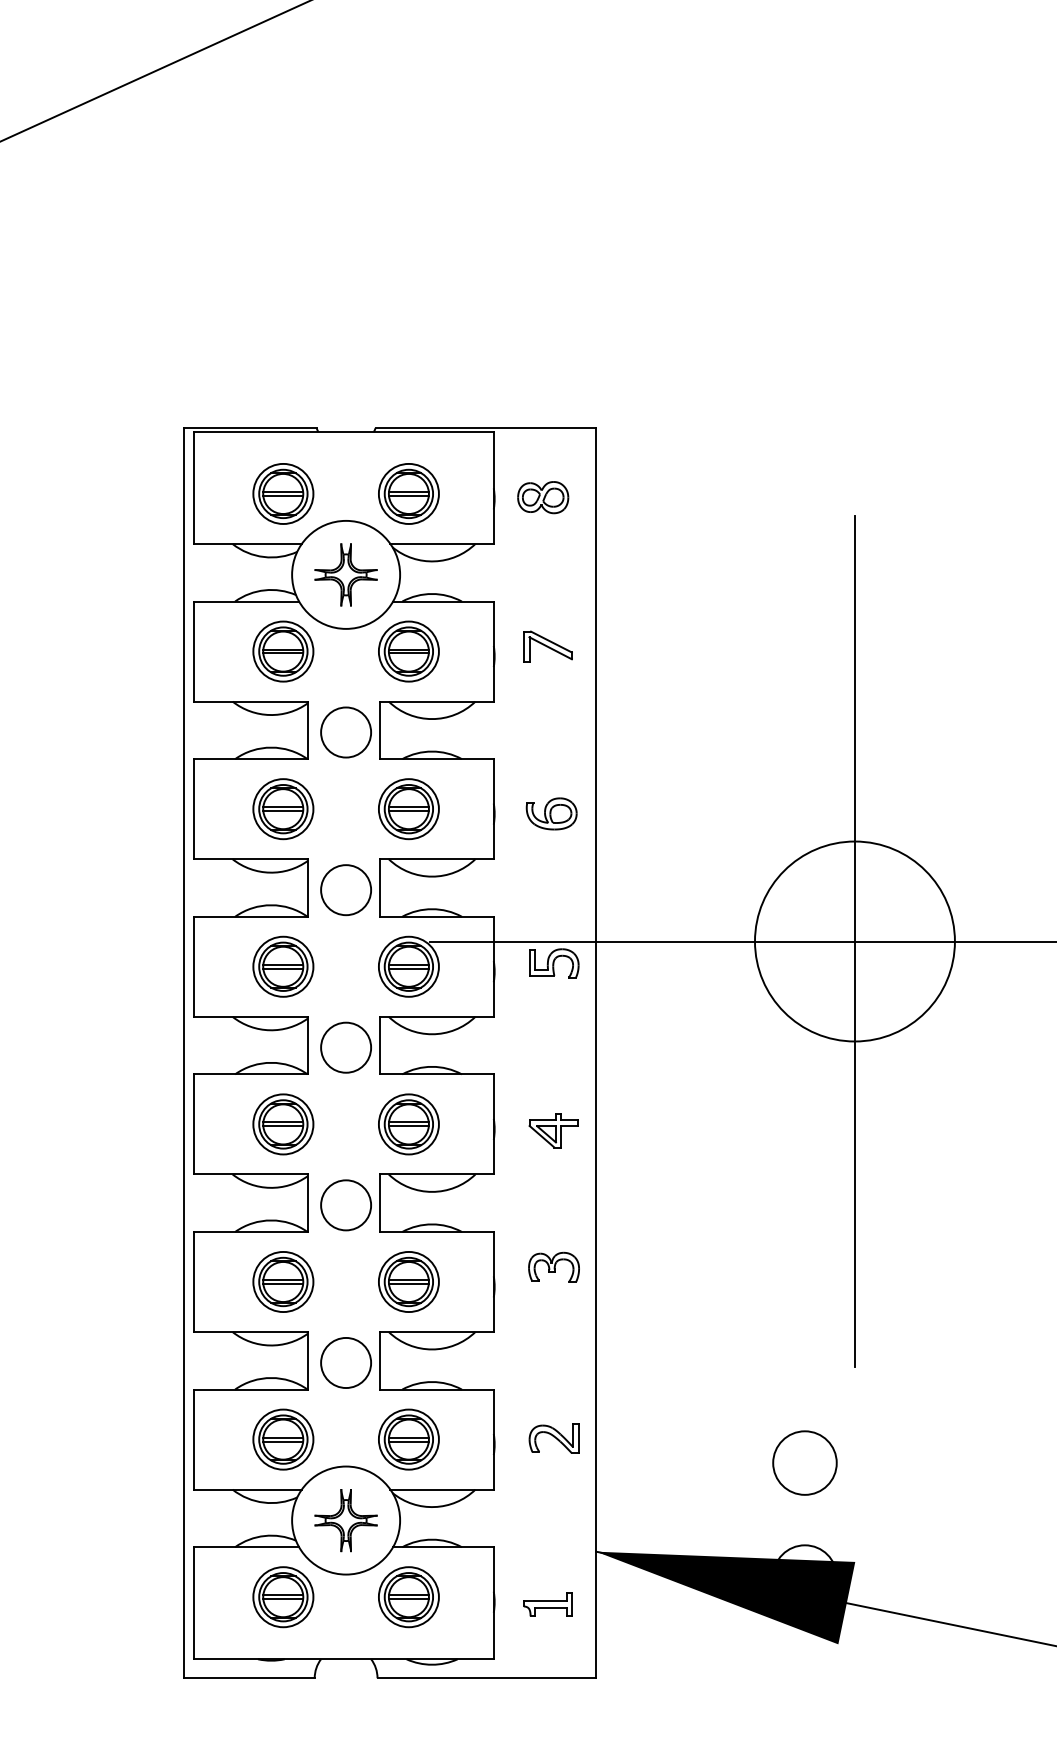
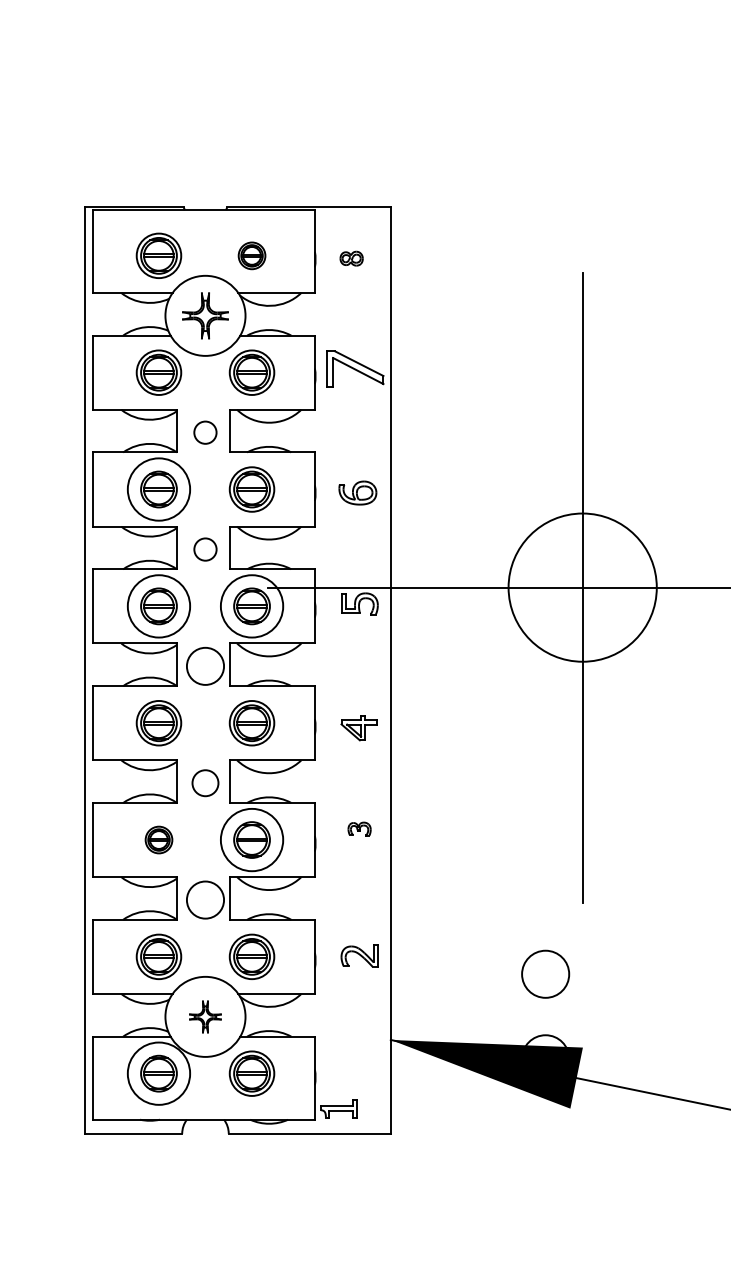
part: (408, 493) -> (251, 255), size x0.6
part: (543, 497) -> (351, 258), size x0.6
part: (547, 646) -> (354, 368), size x1.6
circle: (345, 732) -> (205, 432), size x0.6
circle: (283, 809) -> (159, 489), size x1.4
circle: (346, 890) -> (205, 549), size x0.6
circle: (283, 966) -> (159, 606), size x1.4
circle: (408, 966) -> (251, 606), size x1.4
circle: (346, 1205) -> (205, 783), size x0.7
part: (553, 1266) -> (359, 828), size x0.6
part: (283, 1281) -> (159, 839), size x0.6
circle: (408, 1281) -> (251, 839), size x1.4
part: (345, 1520) -> (205, 1016), size x0.7
circle: (283, 1597) -> (159, 1073), size x1.4
part: (547, 1604) -> (338, 1108), moved

